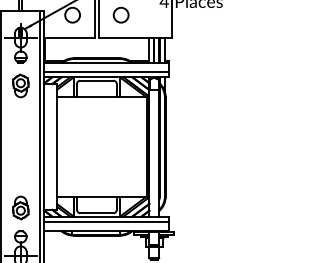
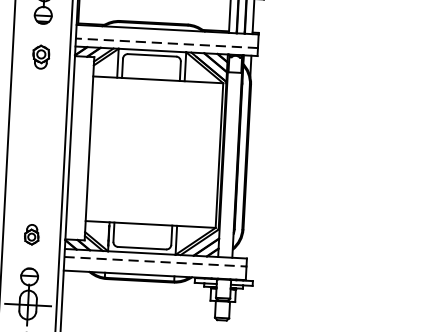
line: (106, 71) -> (166, 42), solid -> dashed
part: (20, 85) -> (40, 56), size x0.7
part: (20, 207) -> (31, 234), size x0.6
line: (106, 222) -> (155, 262), solid -> dashed

